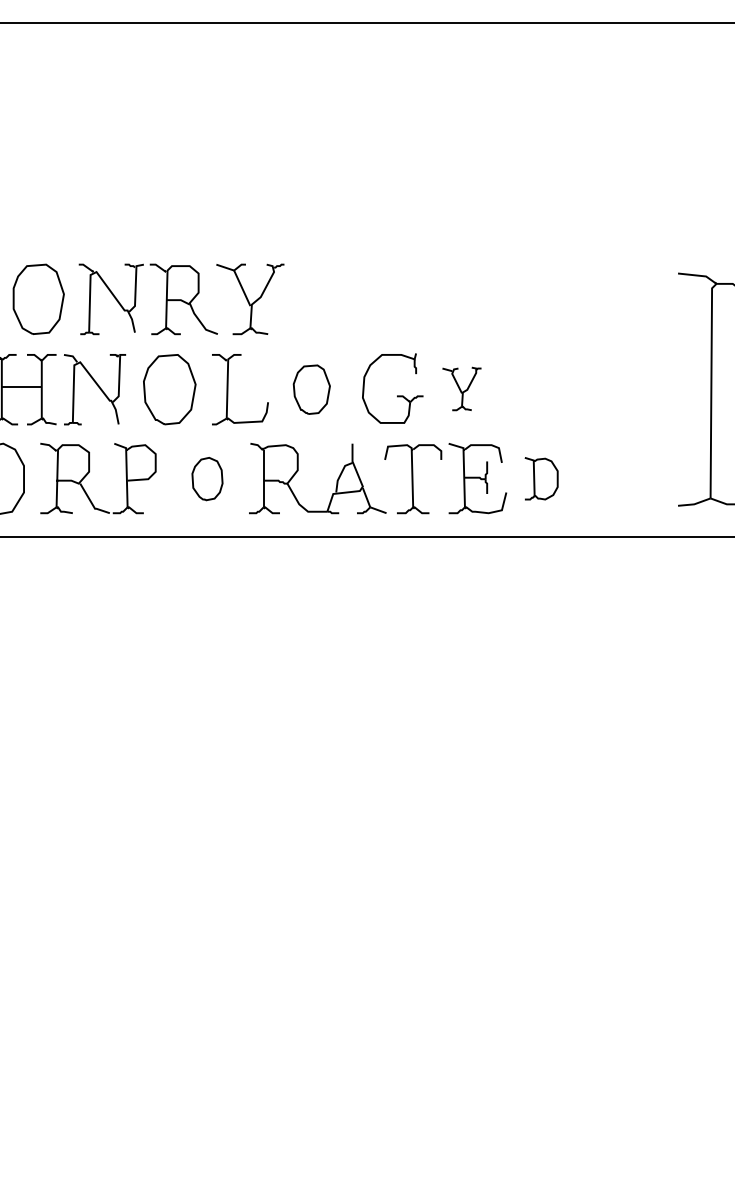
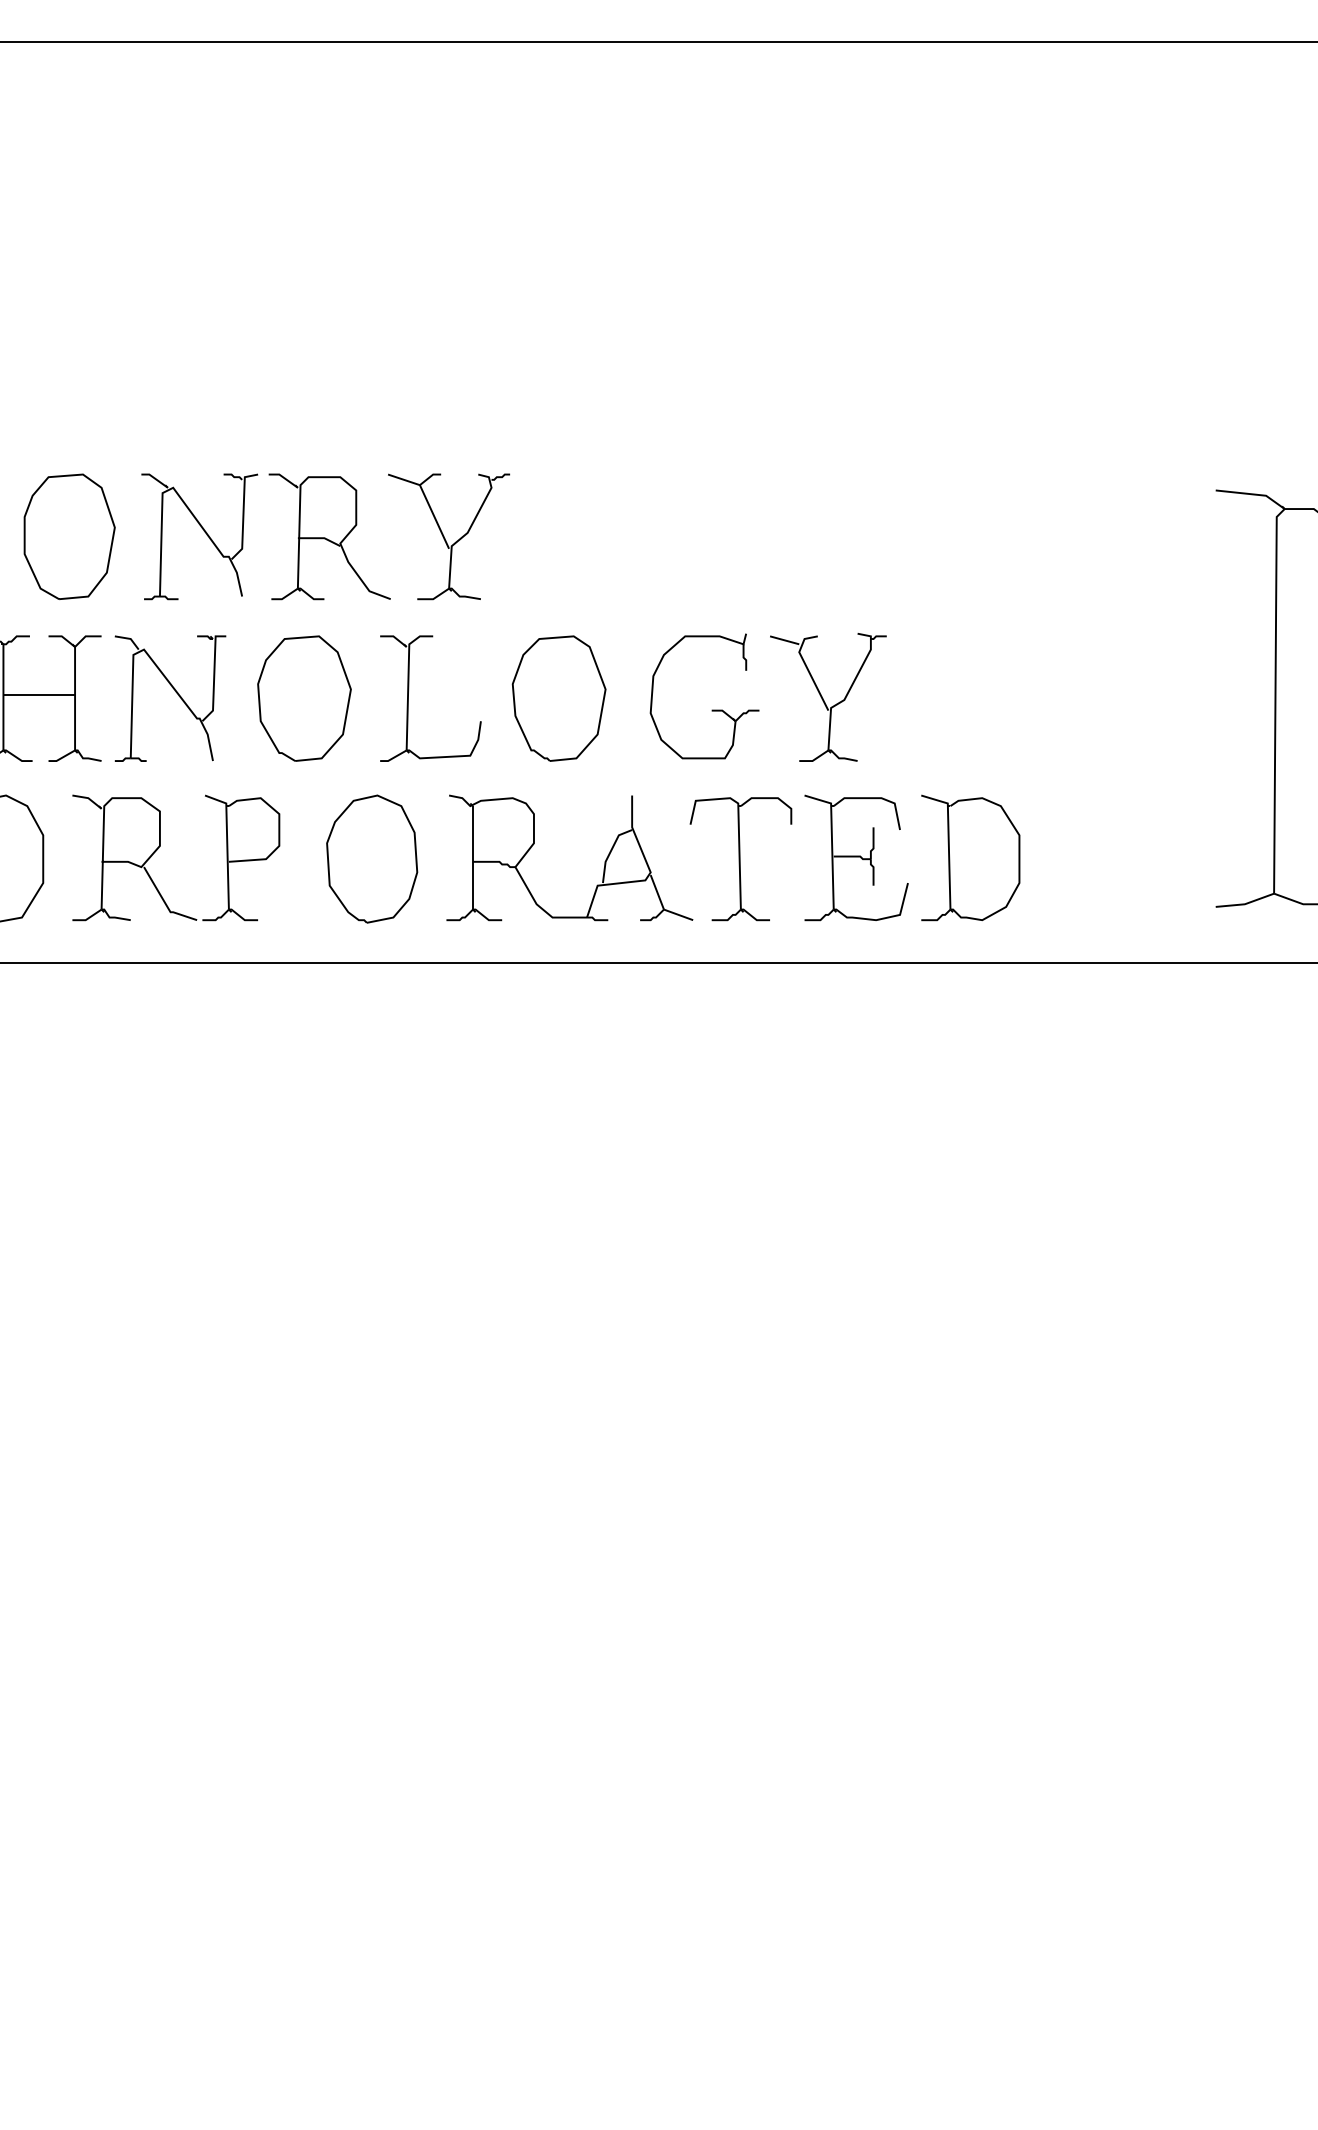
part: (461, 388) -> (827, 696), size x1.67
part: (311, 389) -> (558, 698), size x1.43
part: (207, 478) -> (372, 857), size x1.67
part: (541, 478) -> (970, 857), size x1.67

